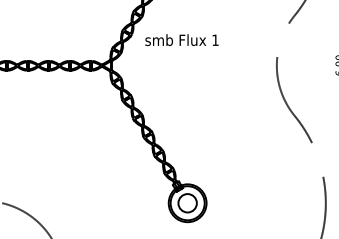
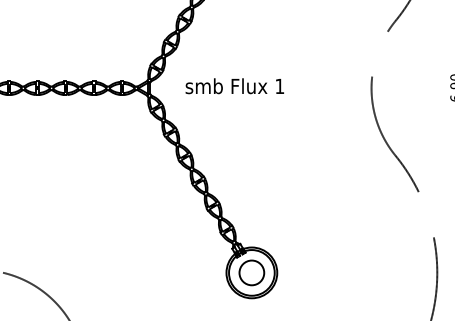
text: (181, 39) -> (234, 85), moved

